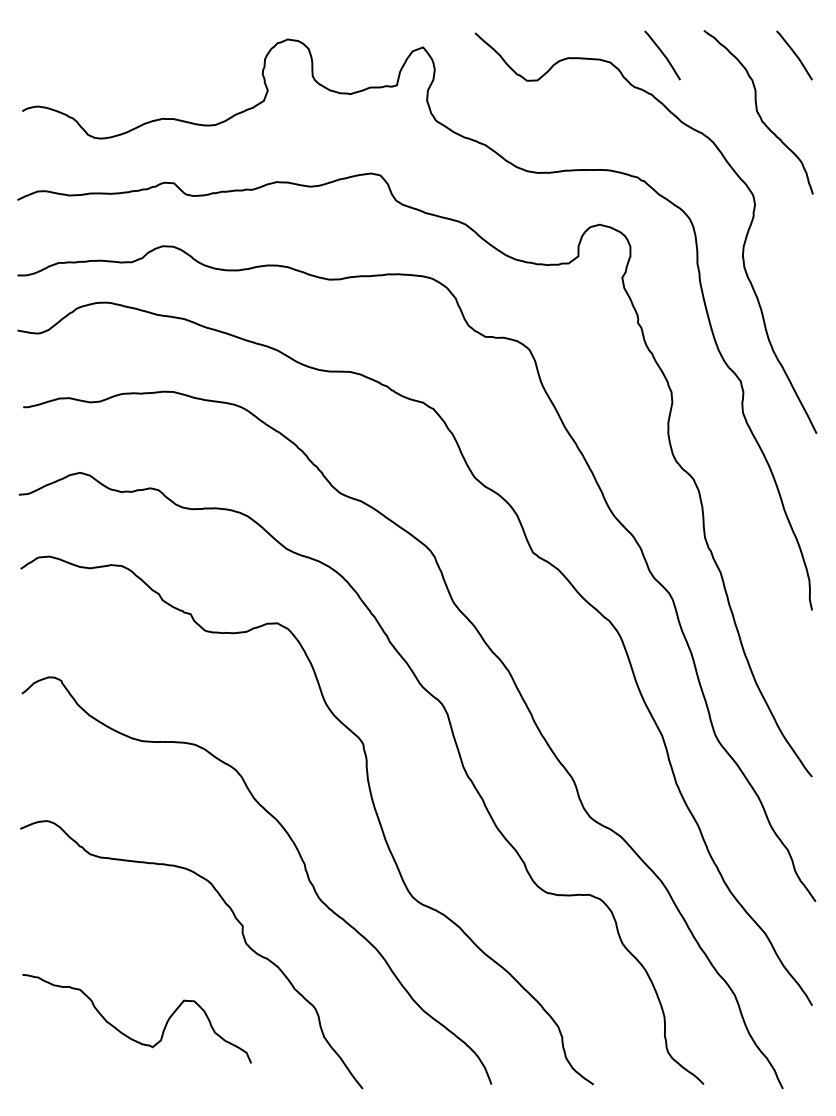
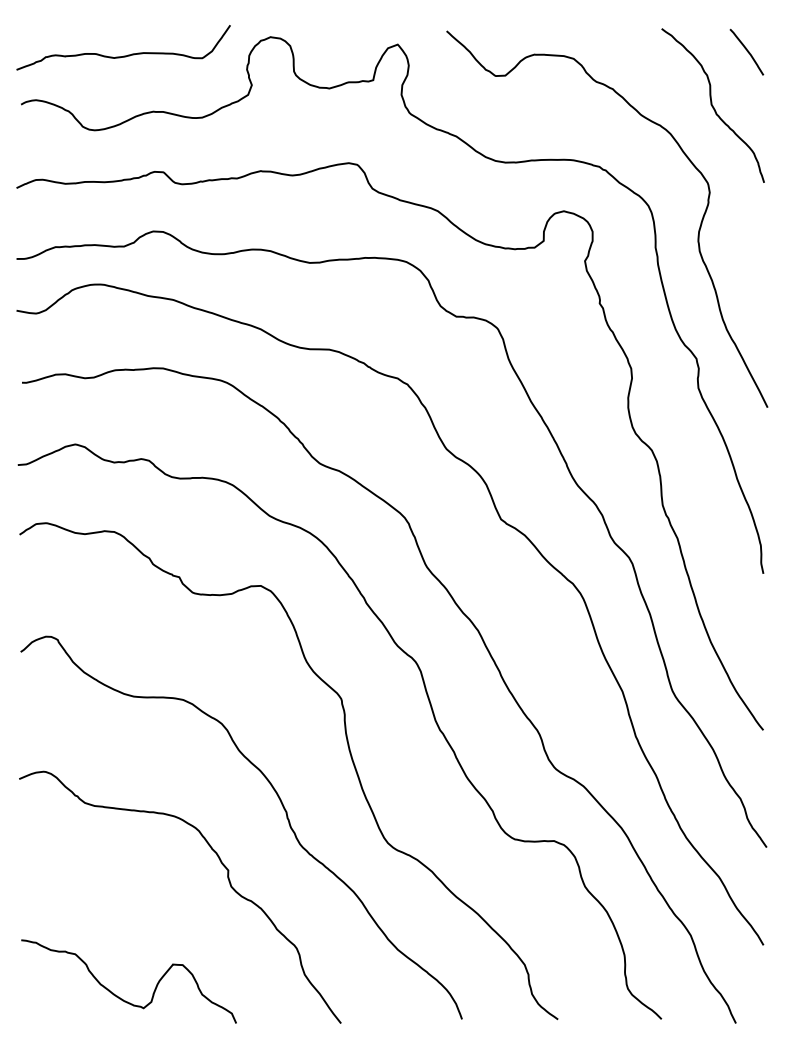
curve: (662, 54) -> (622, 51), removed
curve: (131, 58) -> (123, 55), added
curve: (124, 1033) -> (117, 995), moved

